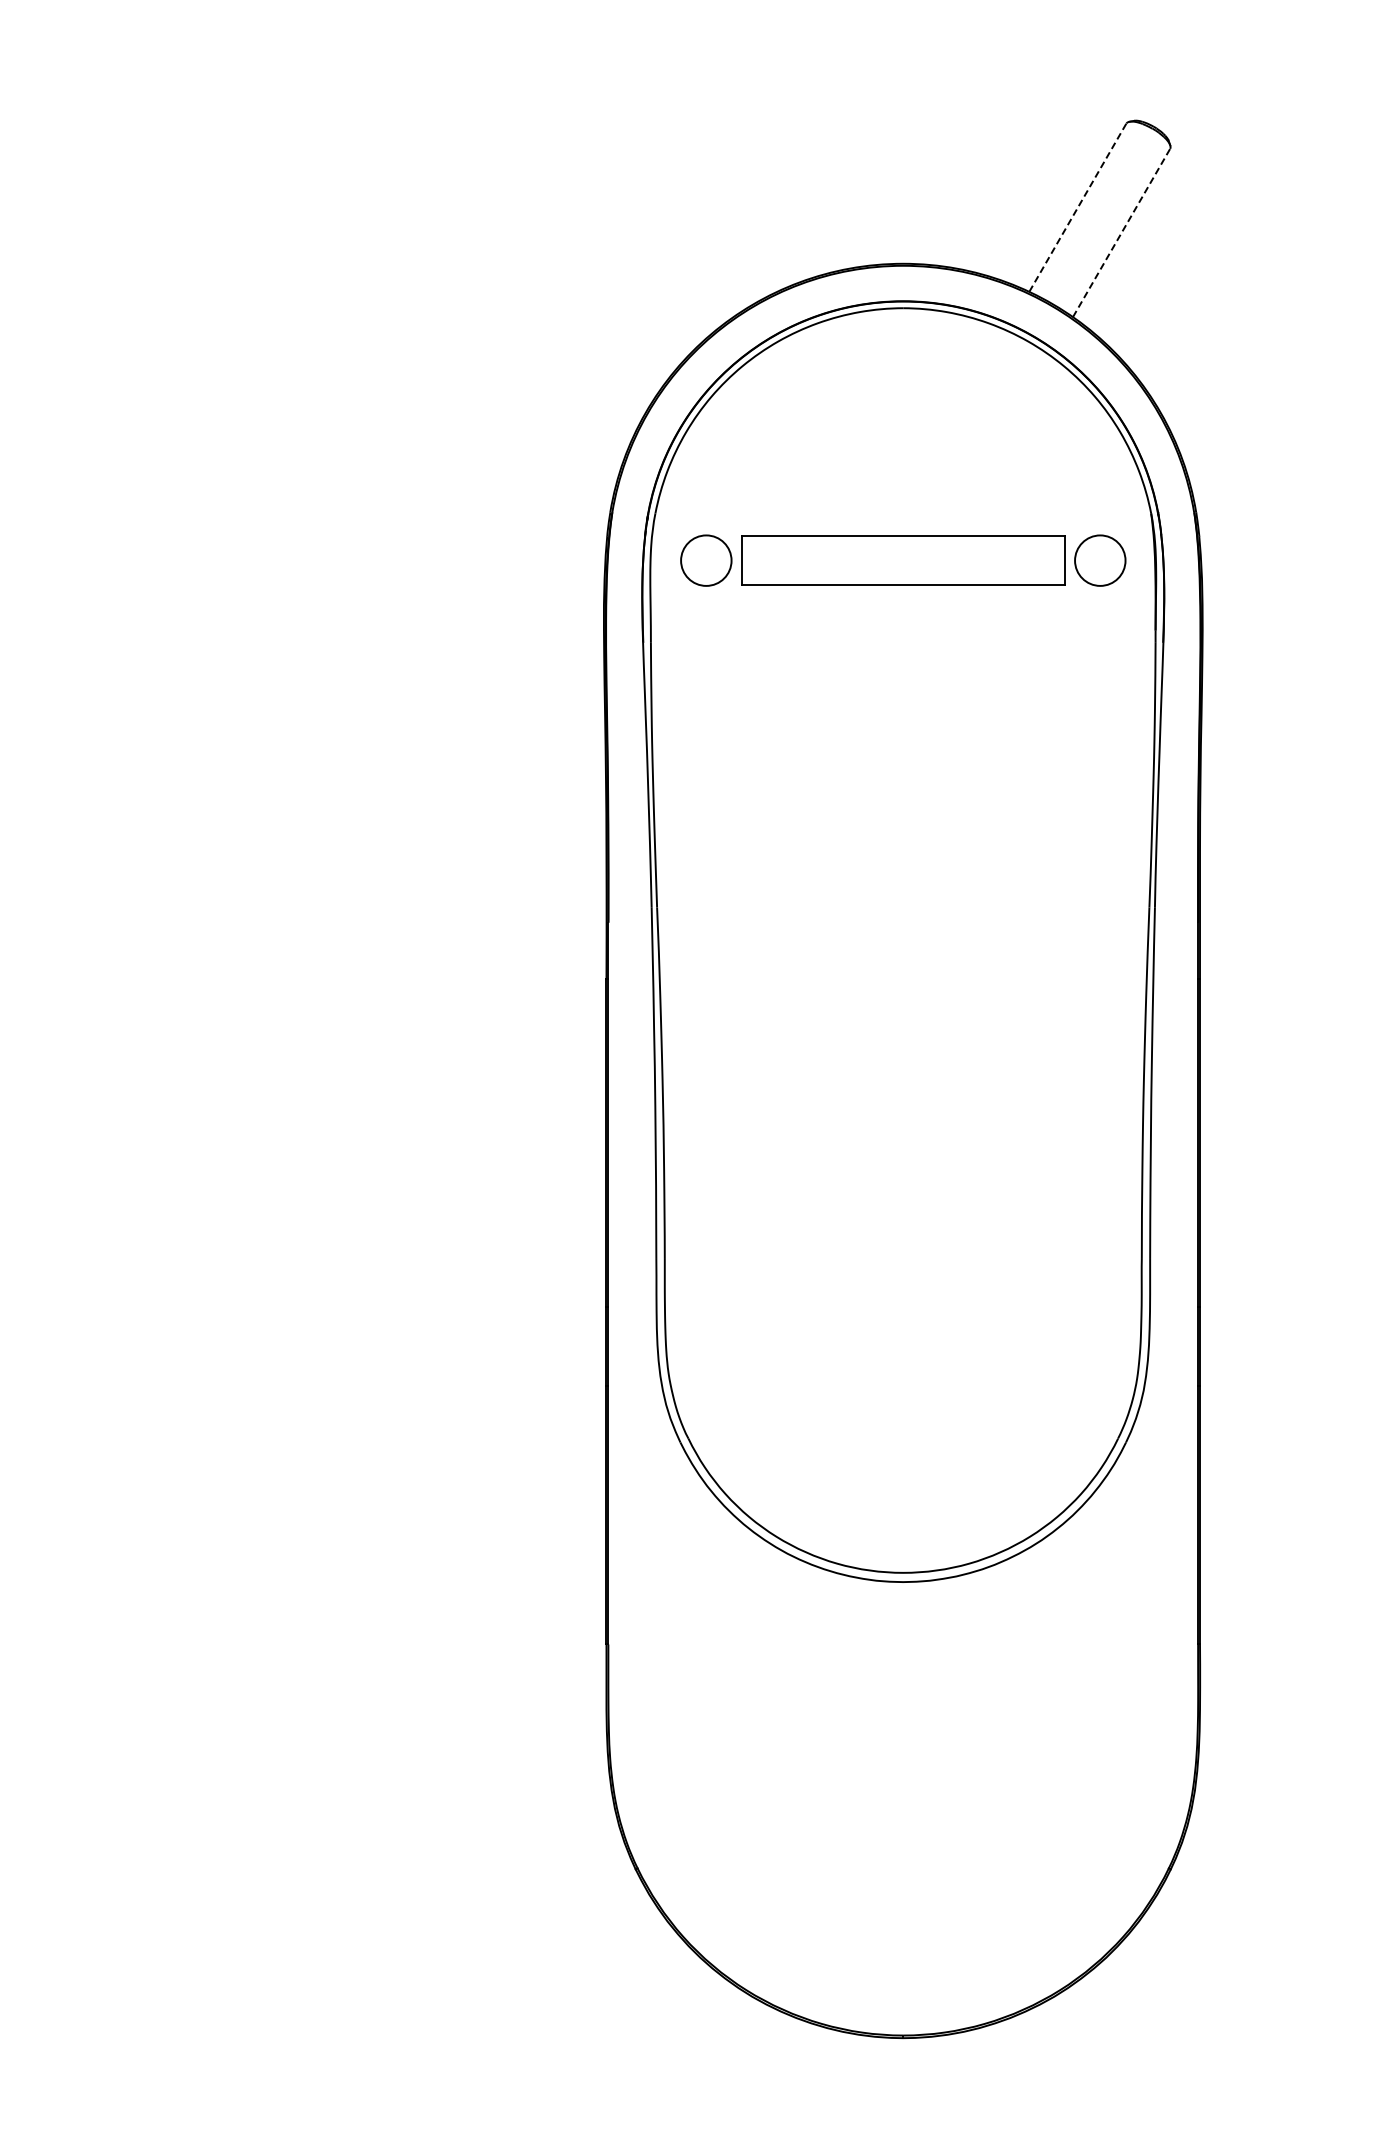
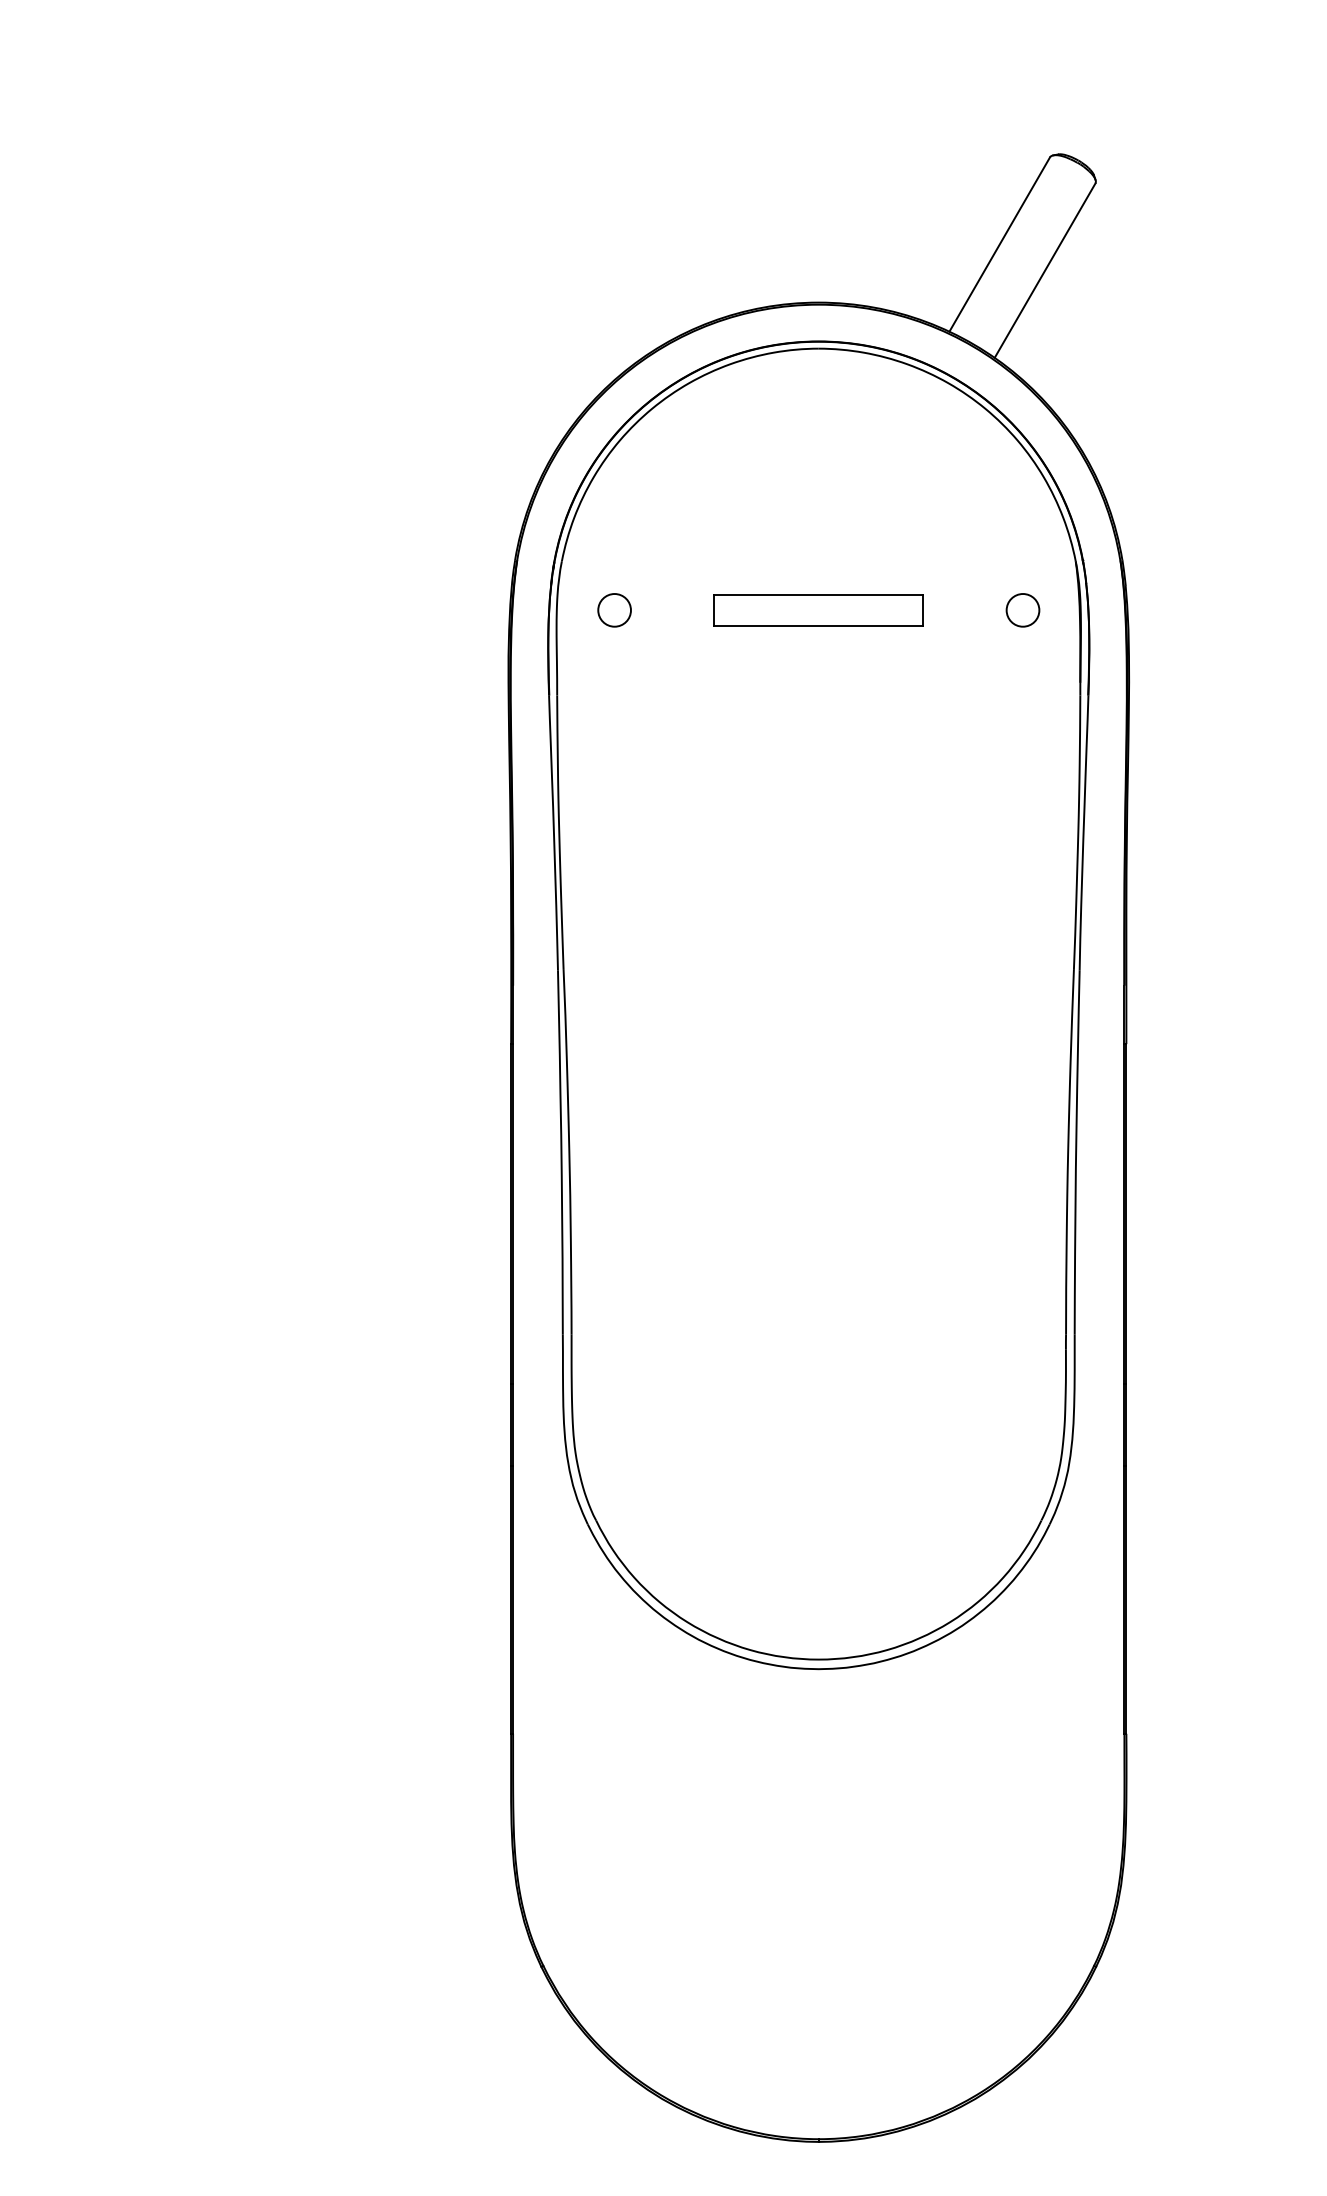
line: (1078, 207) -> (1000, 244), dashed -> solid
line: (1121, 232) -> (1044, 270), dashed -> solid
circle: (706, 560) -> (614, 610), size x0.62
part: (902, 560) -> (817, 610), size x0.62
circle: (1100, 560) -> (1023, 610), size x0.62

